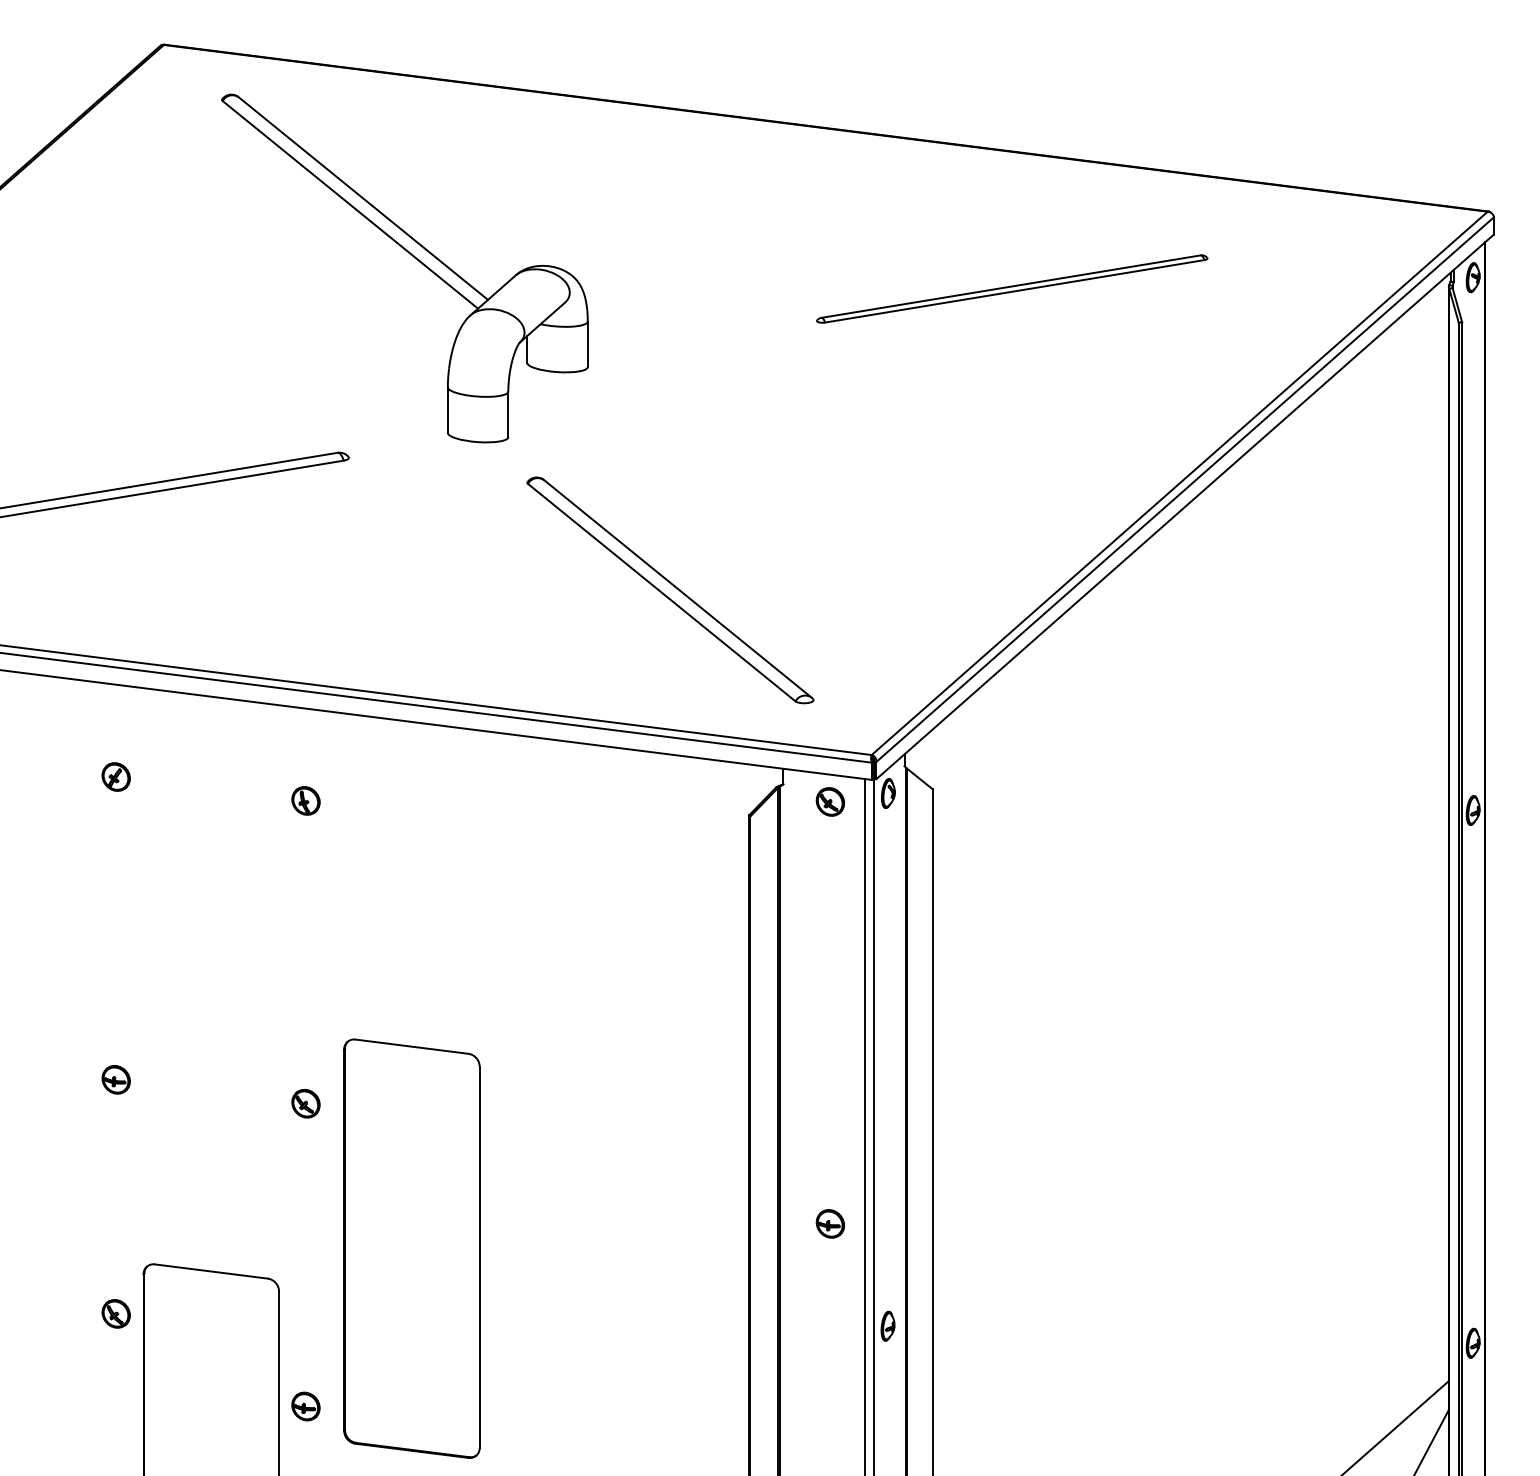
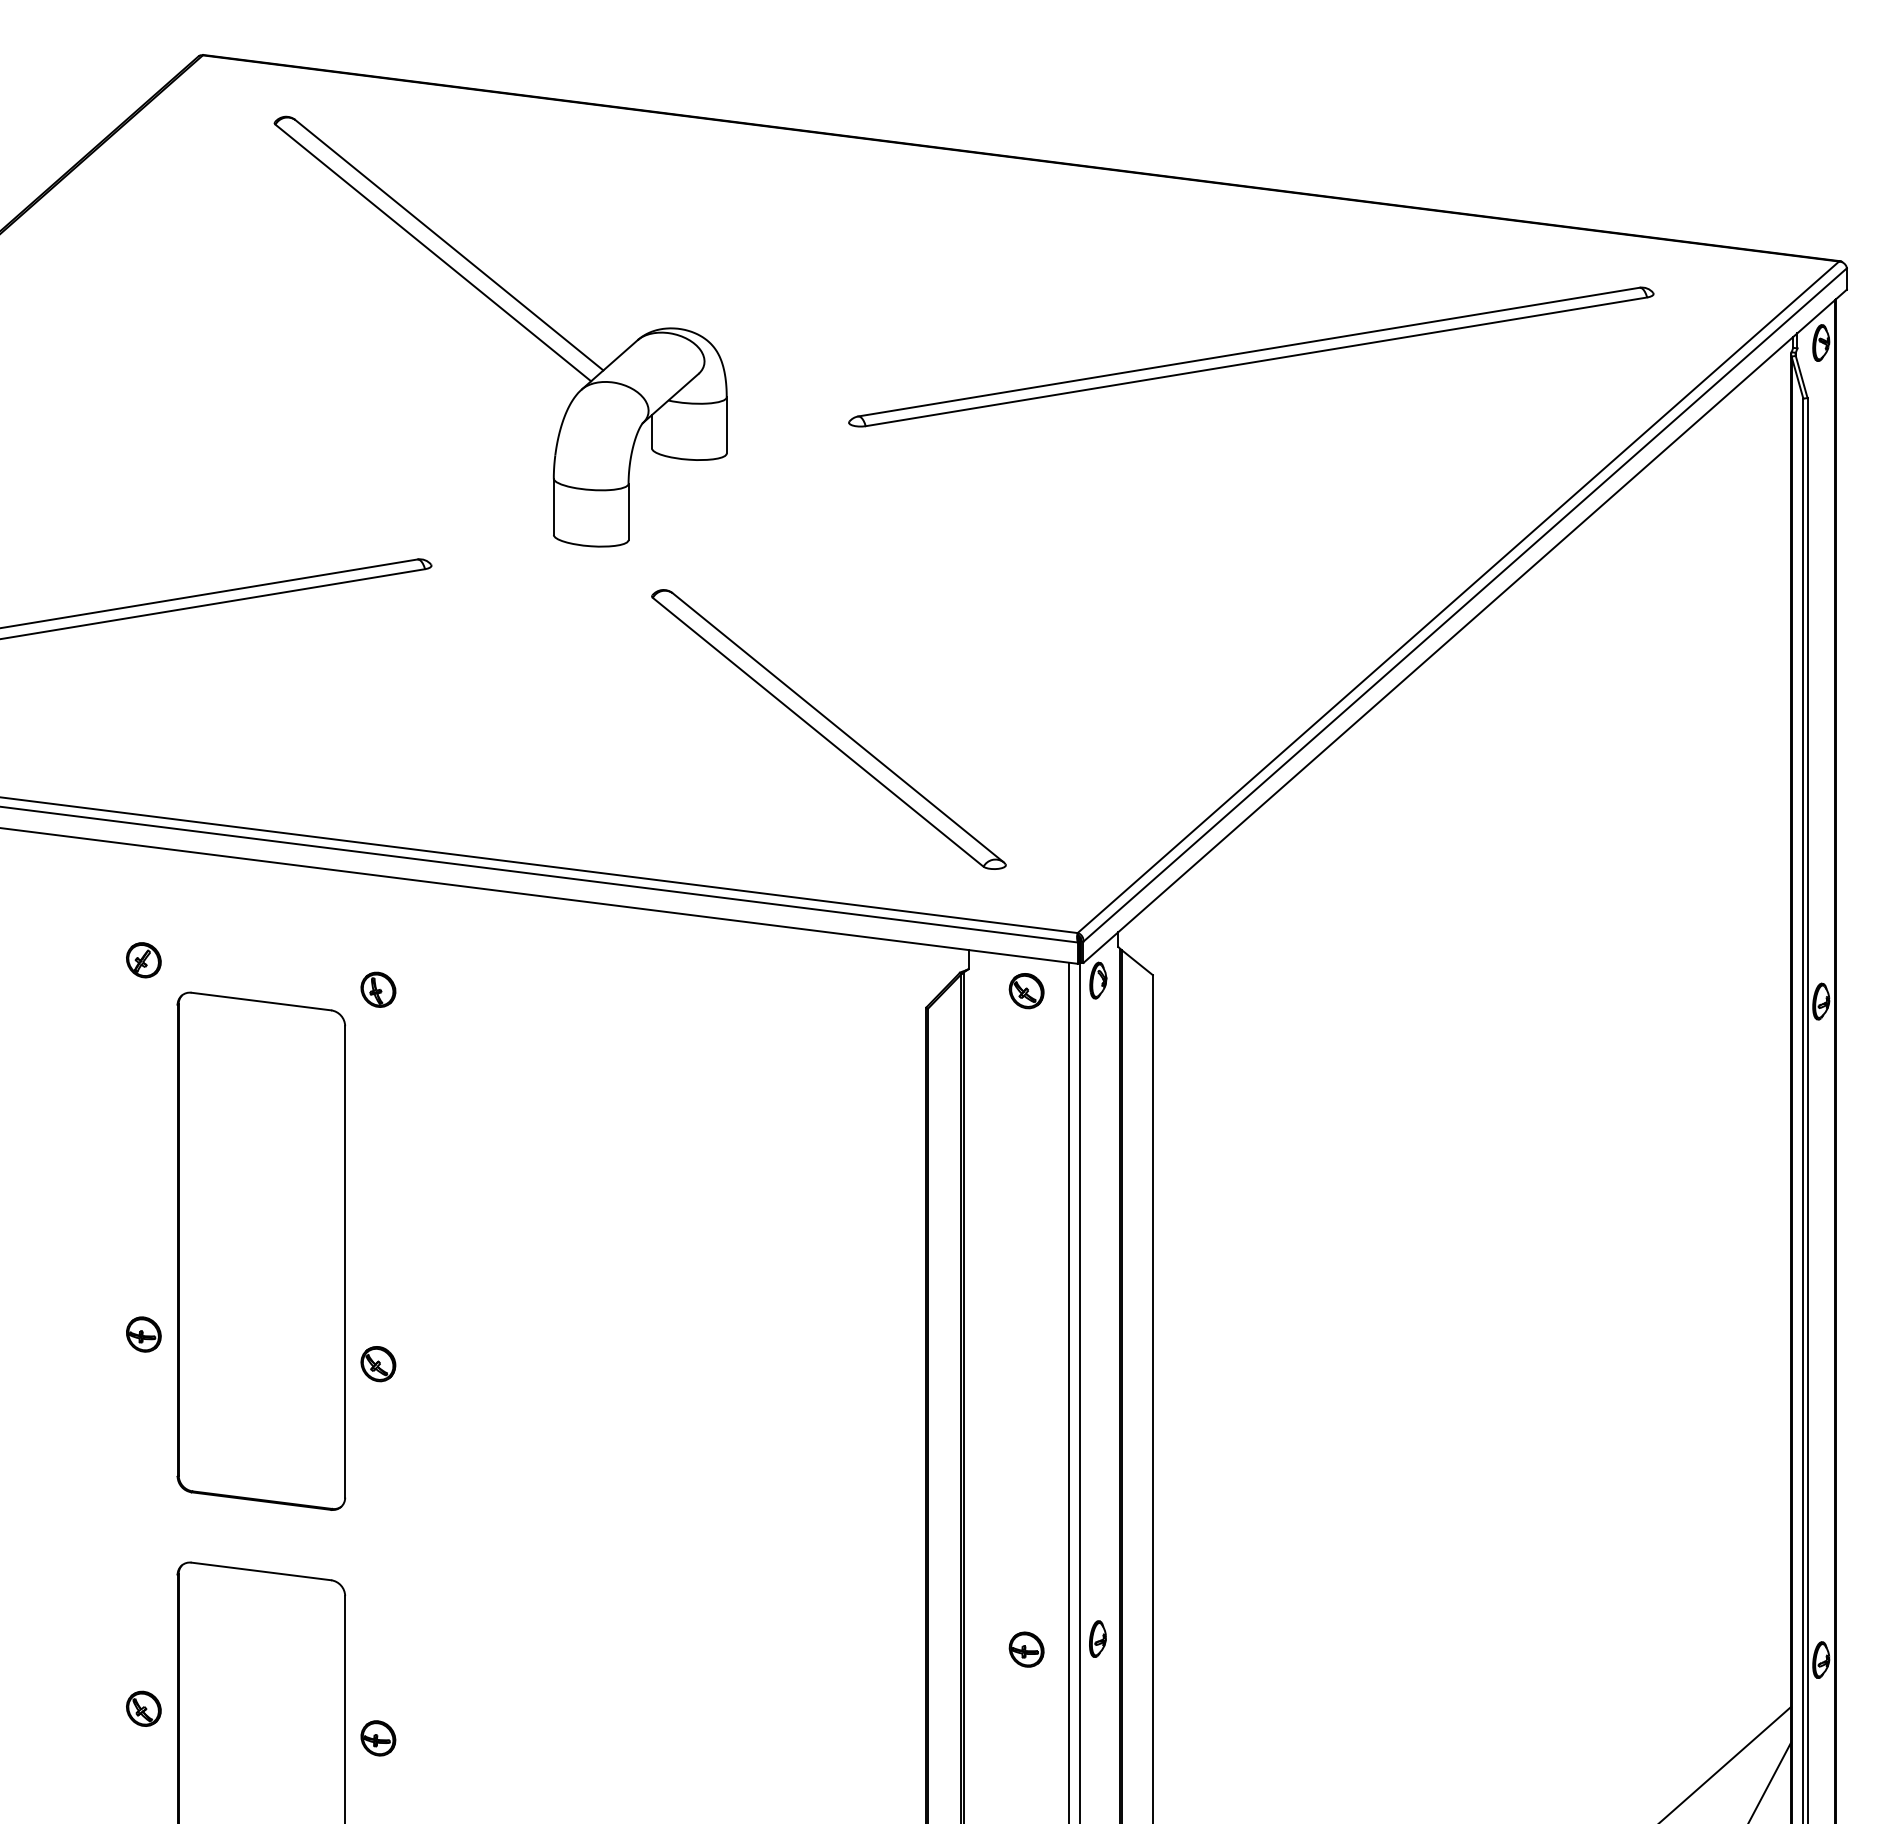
part: (1012, 288) -> (1251, 356), size x1.67
part: (830, 1223) -> (1026, 1649), moved
part: (412, 1248) -> (261, 1250), moved
part: (115, 1313) -> (143, 1708), moved

